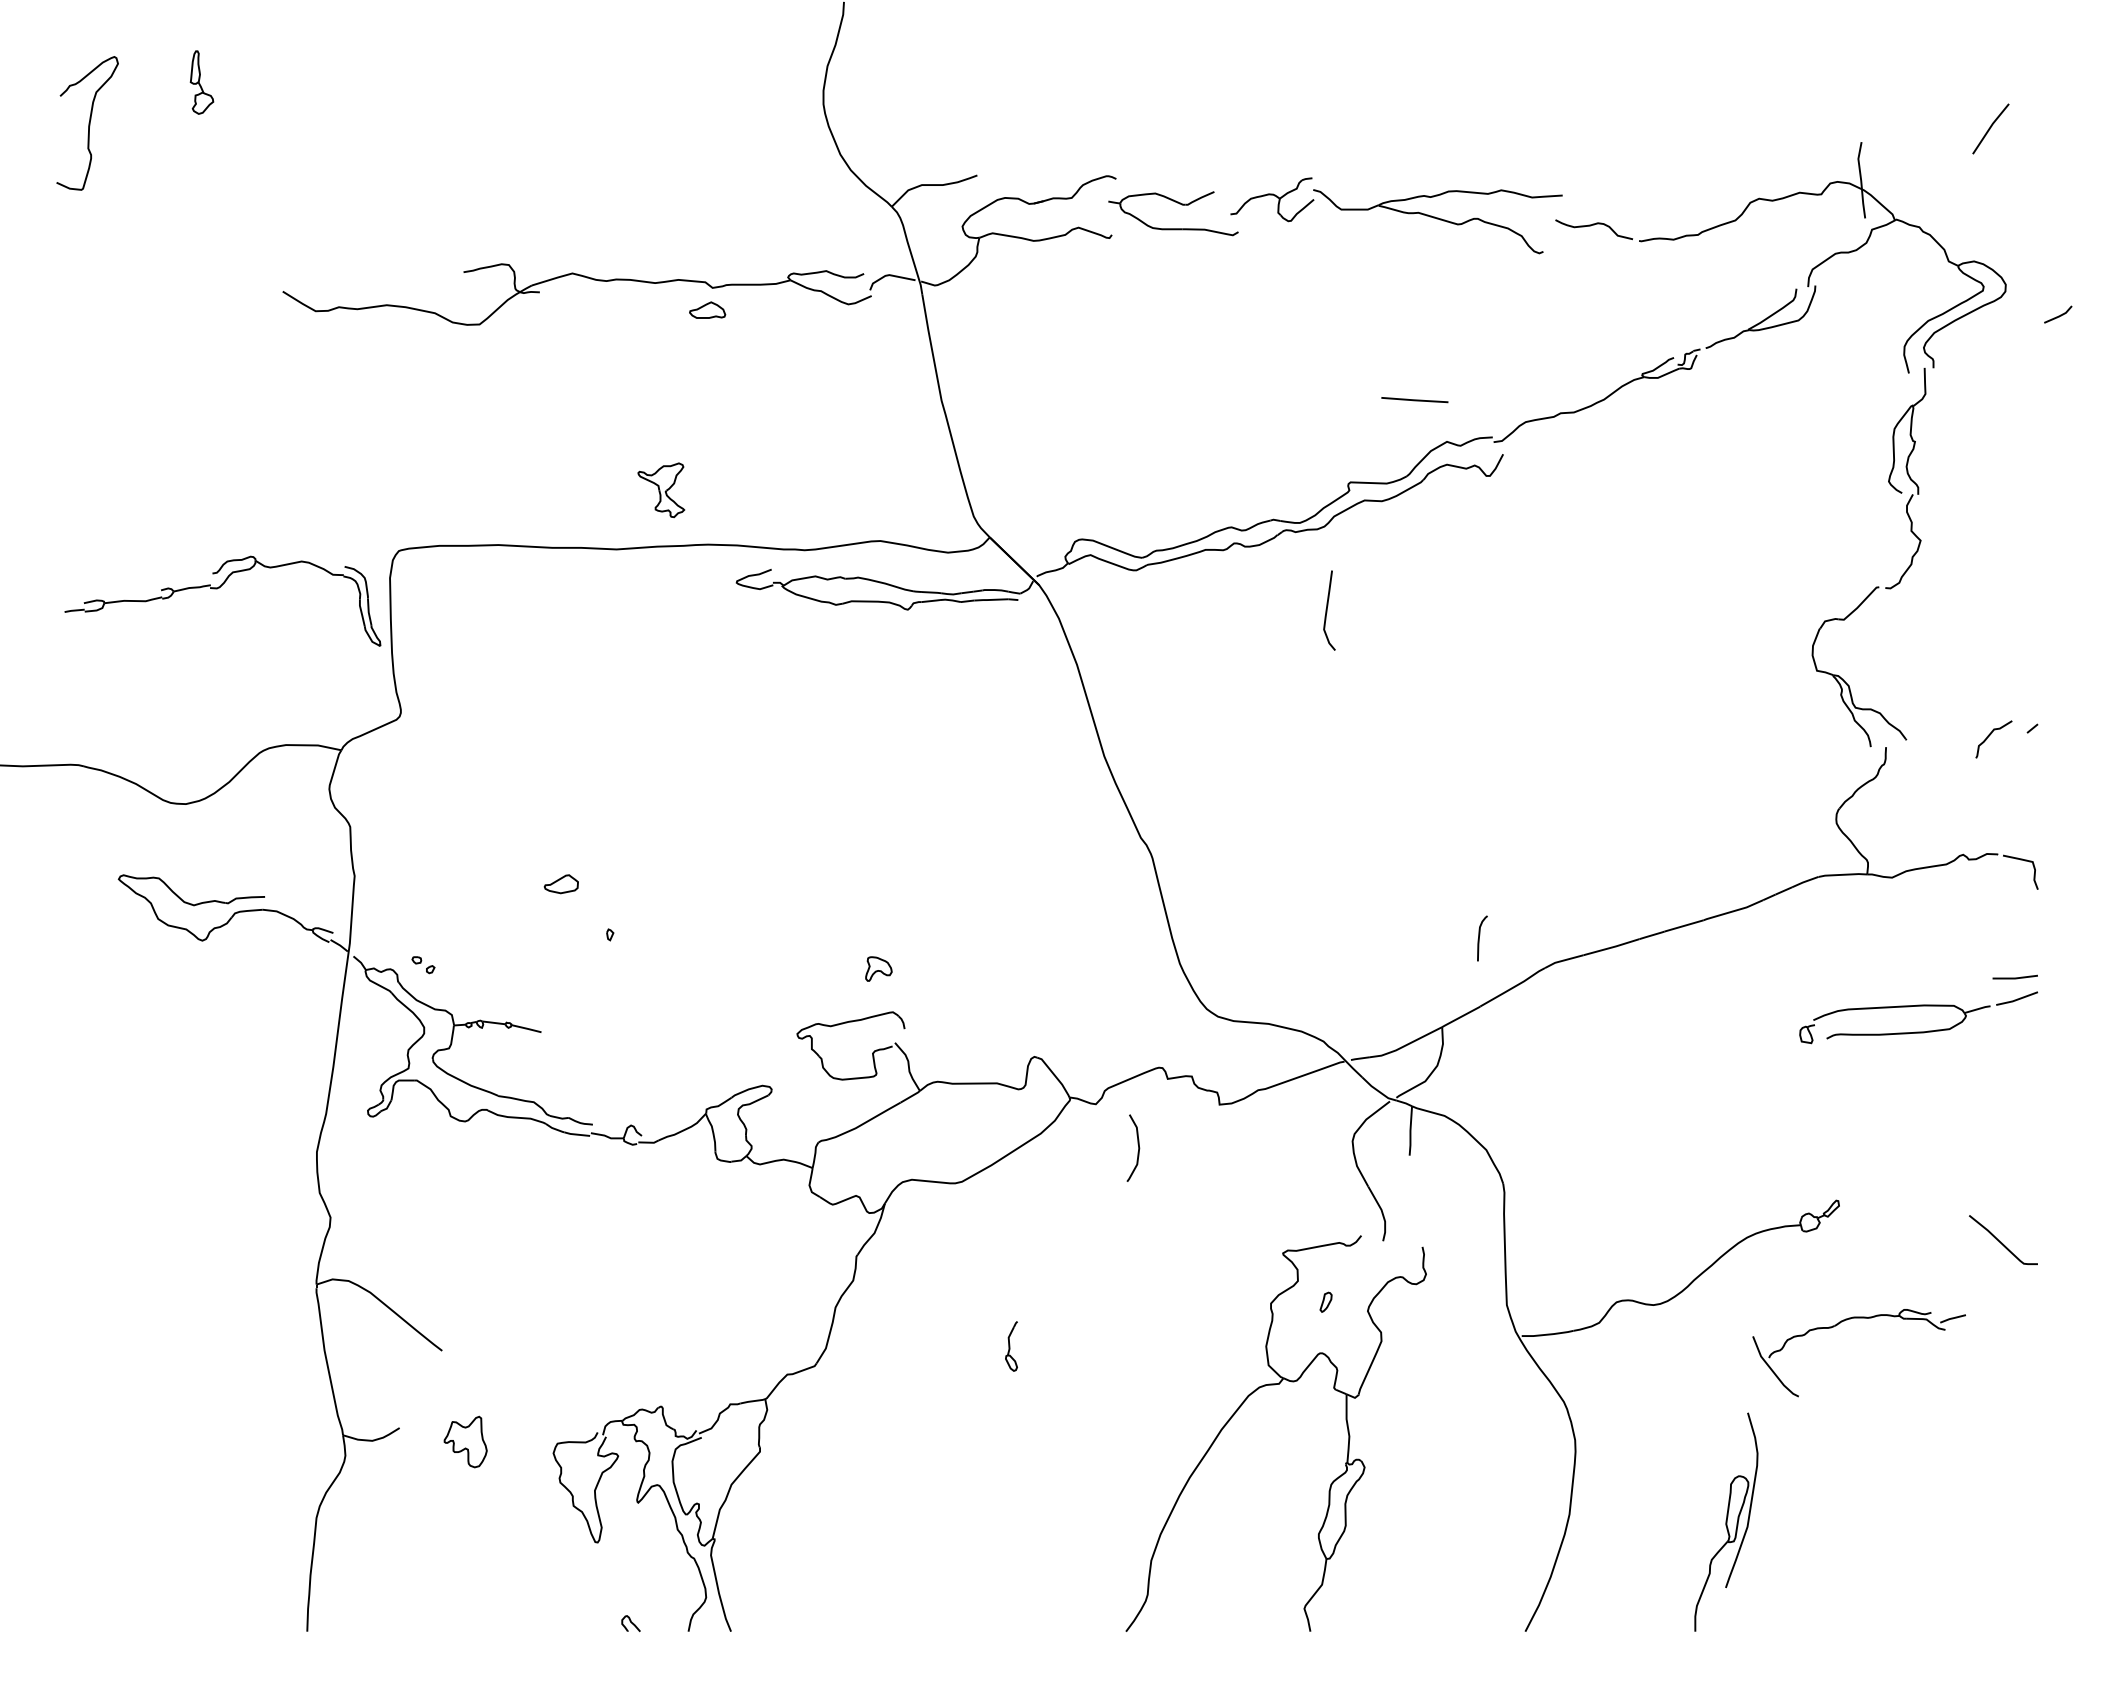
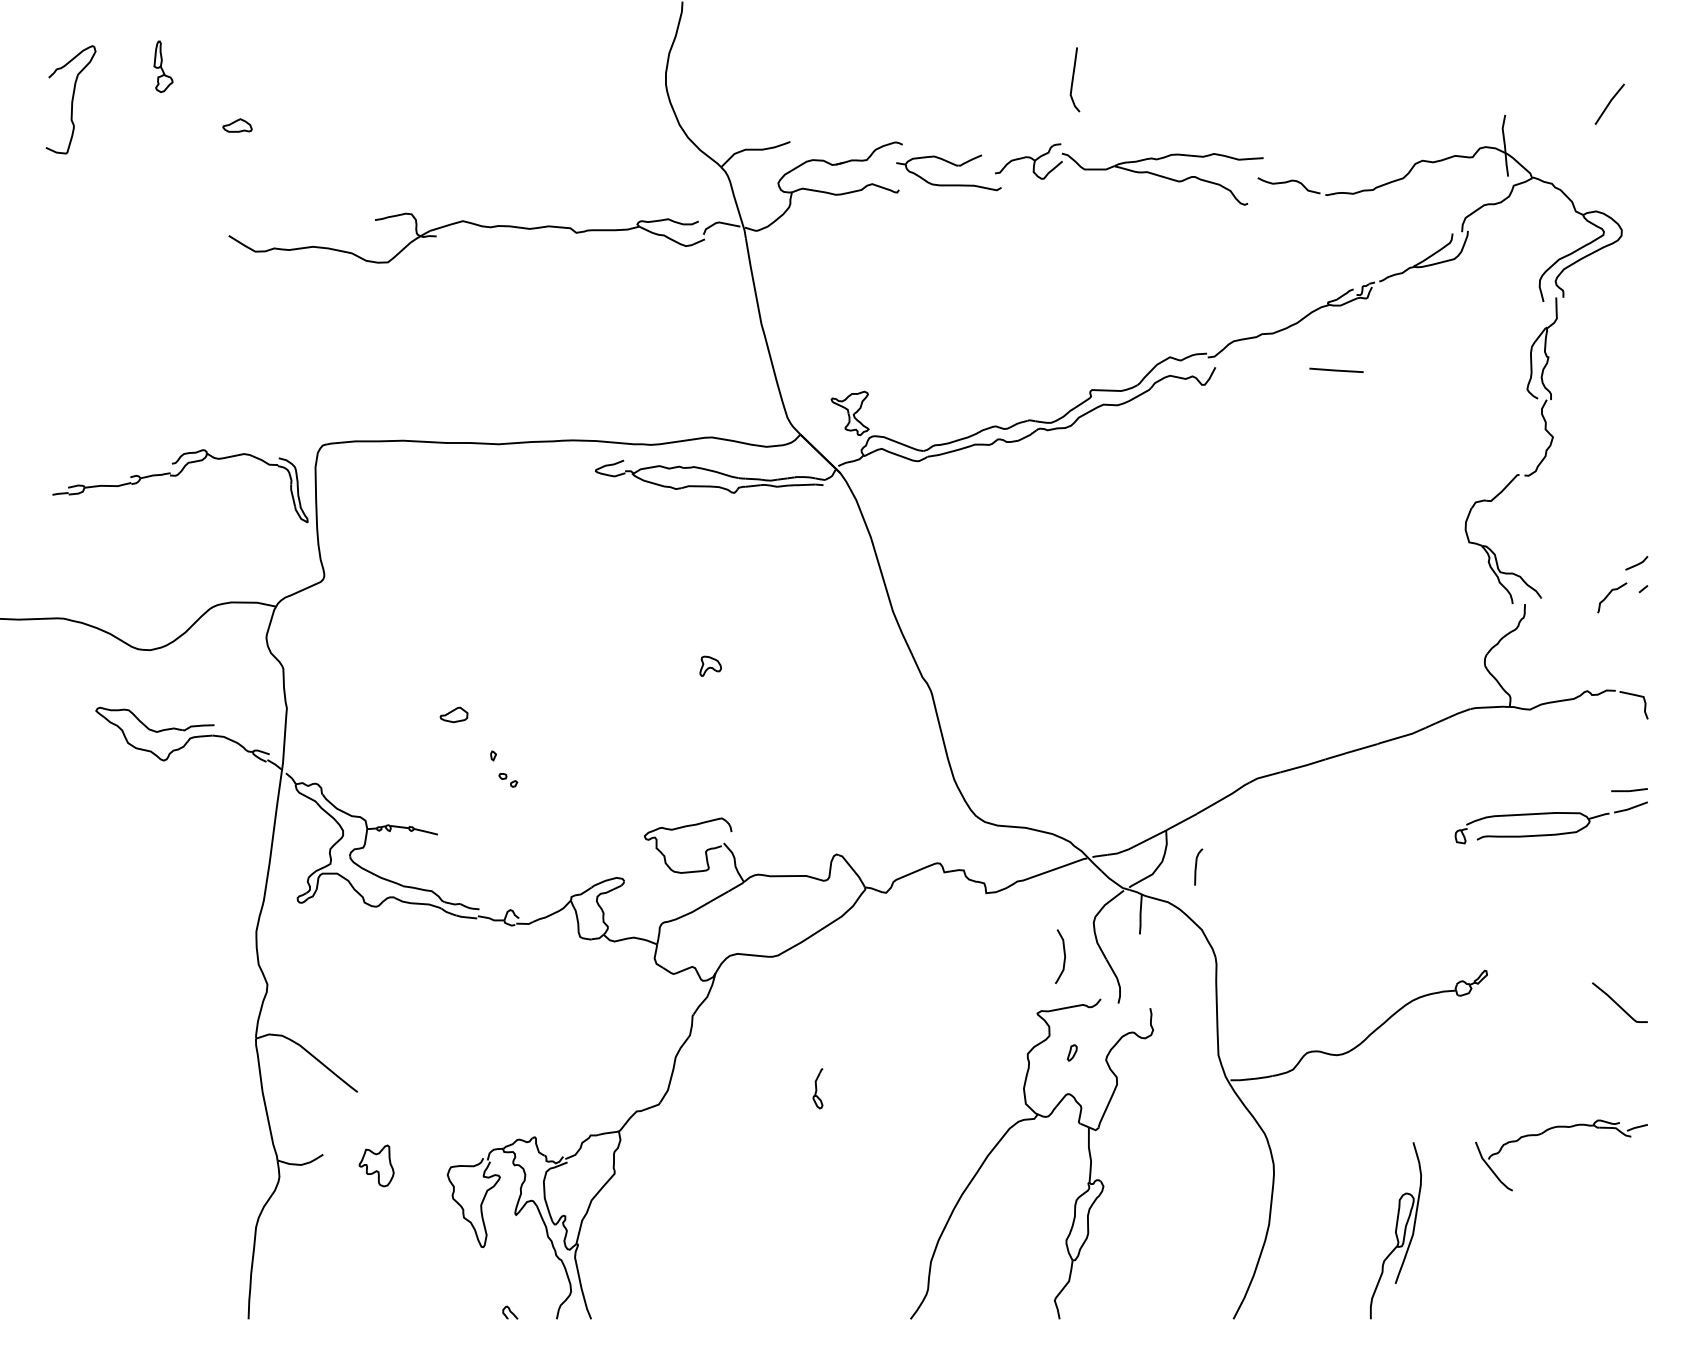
part: (707, 309) -> (237, 124), moved
line: (2058, 315) -> (1636, 563), moved
line: (1414, 400) -> (1336, 370), moved
part: (661, 490) -> (850, 413), moved
curve: (1327, 610) -> (1073, 79), moved
curve: (1479, 938) -> (1196, 867), moved
part: (423, 965) -> (508, 780), moved
part: (878, 968) -> (710, 665), moved
curve: (1137, 1144) -> (1063, 953), moved
part: (1847, 1320) -> (1552, 1129), moved

